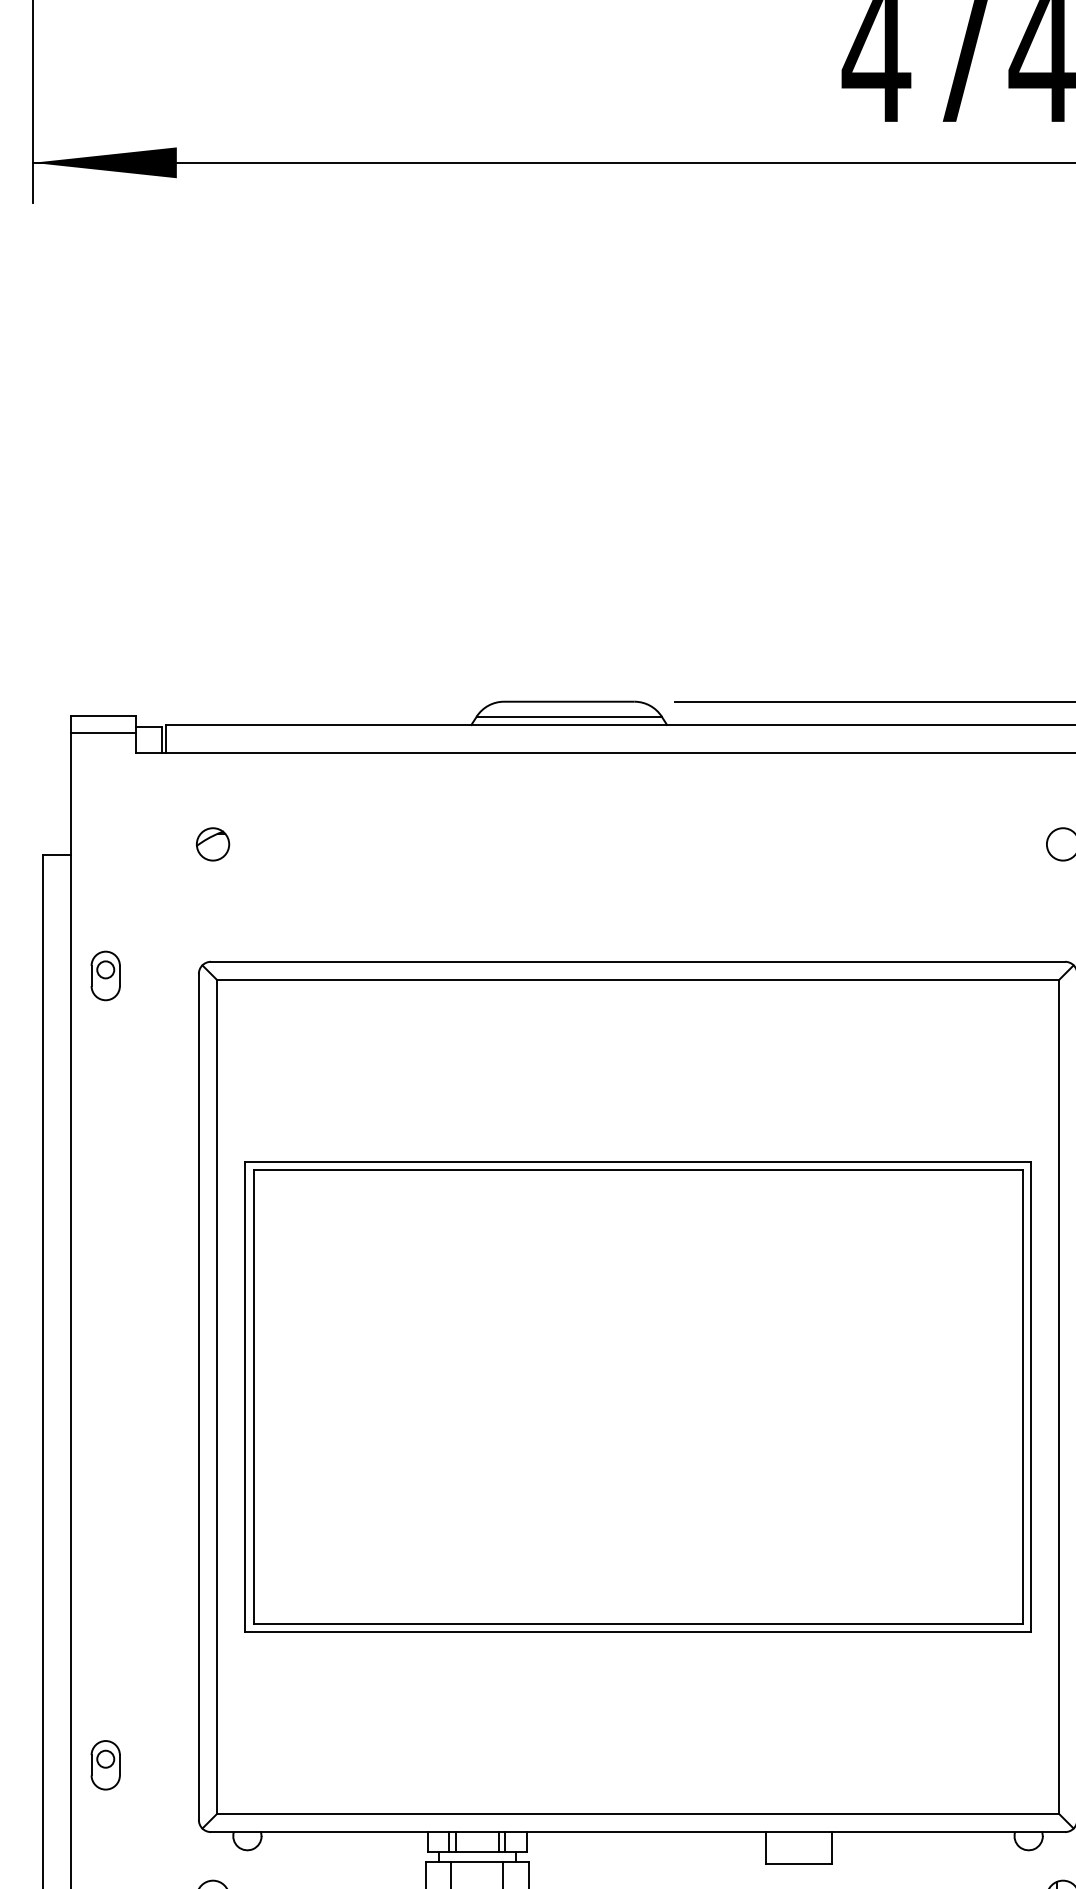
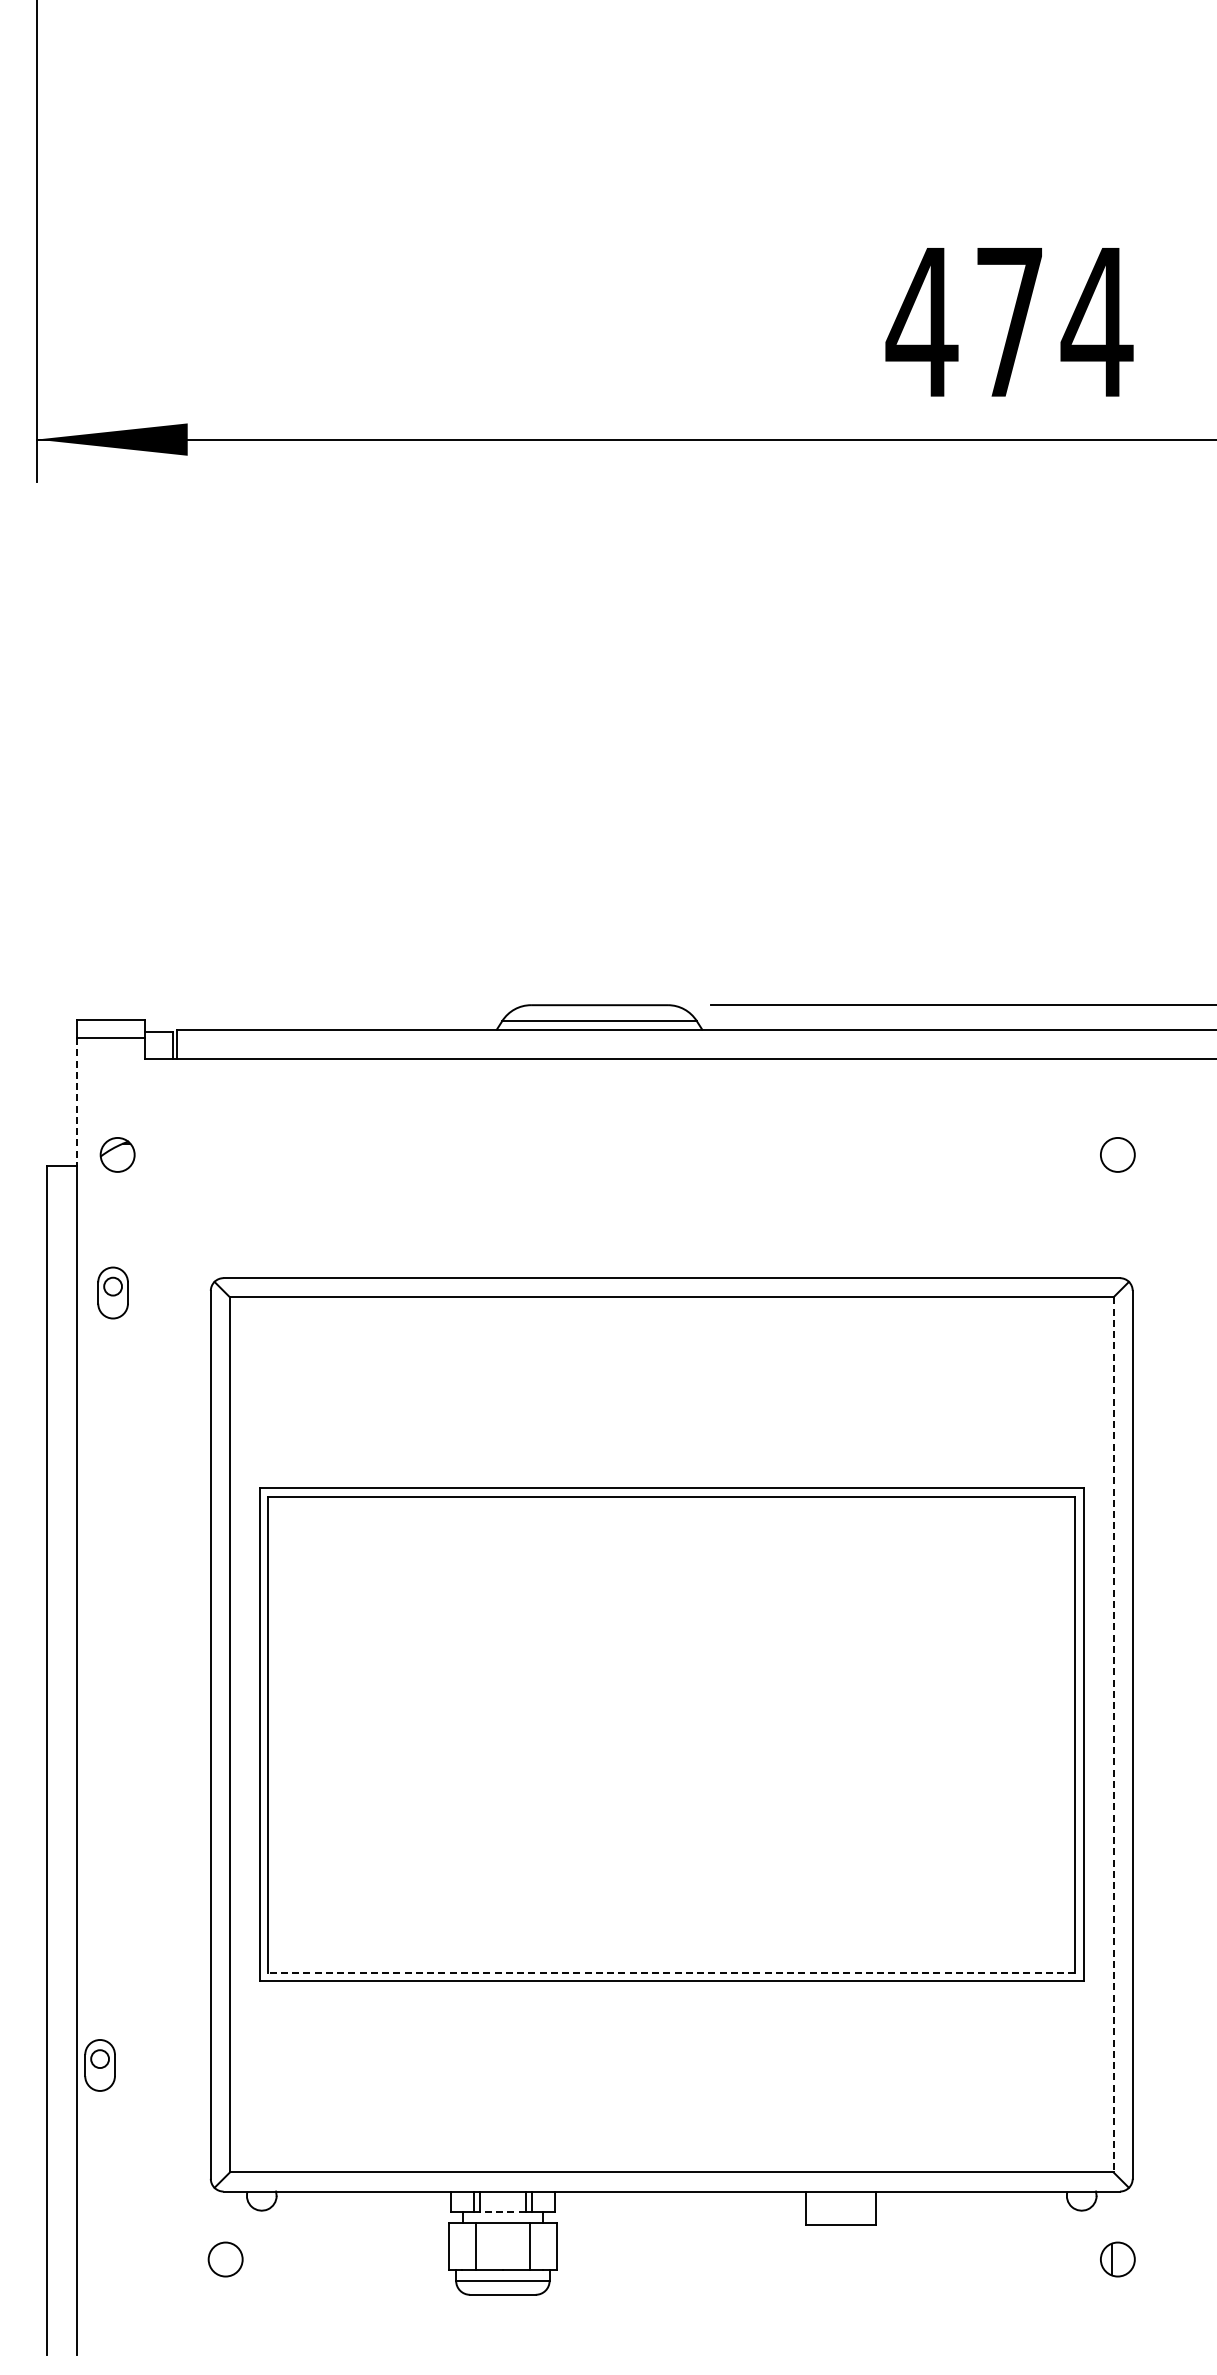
line: (70, 793) -> (76, 1101), solid -> dashed
part: (212, 843) -> (117, 1154), moved
line: (1058, 1396) -> (1113, 1734), solid -> dashed
line: (637, 1623) -> (671, 1972), solid -> dashed
part: (105, 1765) -> (99, 2065), moved
line: (476, 1852) -> (502, 2212), solid -> dashed

